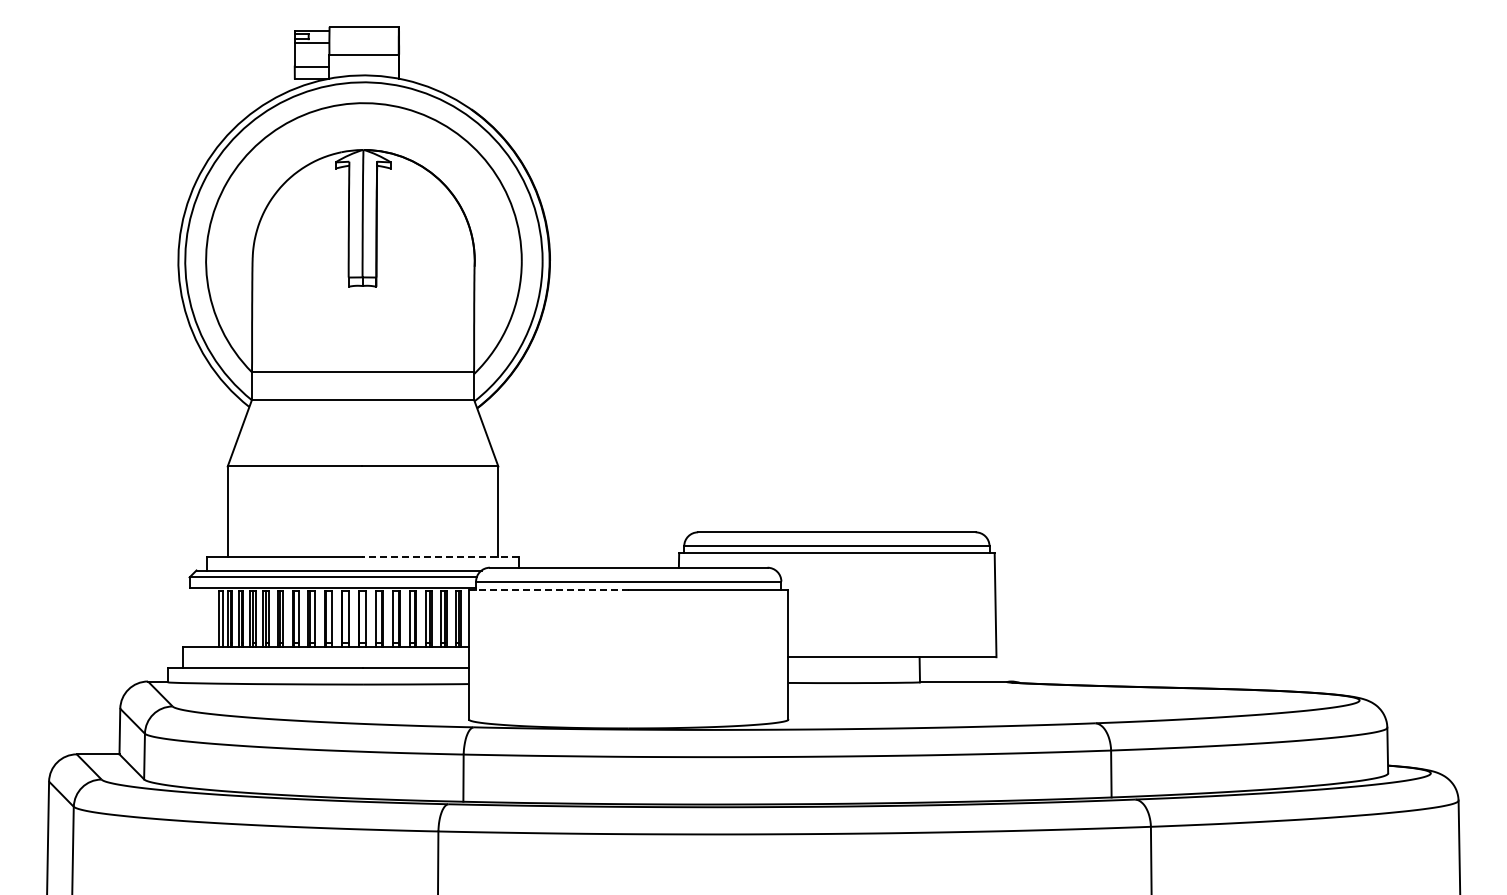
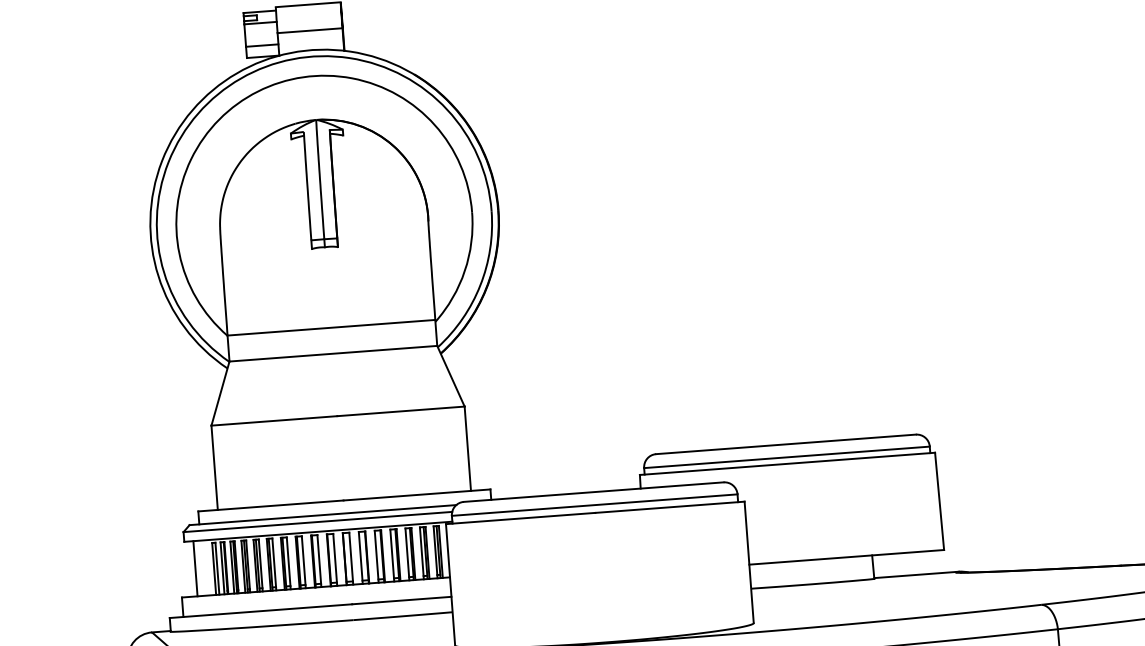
line: (440, 556) -> (416, 494), dashed -> solid
line: (548, 589) -> (520, 518), dashed -> solid
line: (199, 616) -> (195, 567), added

